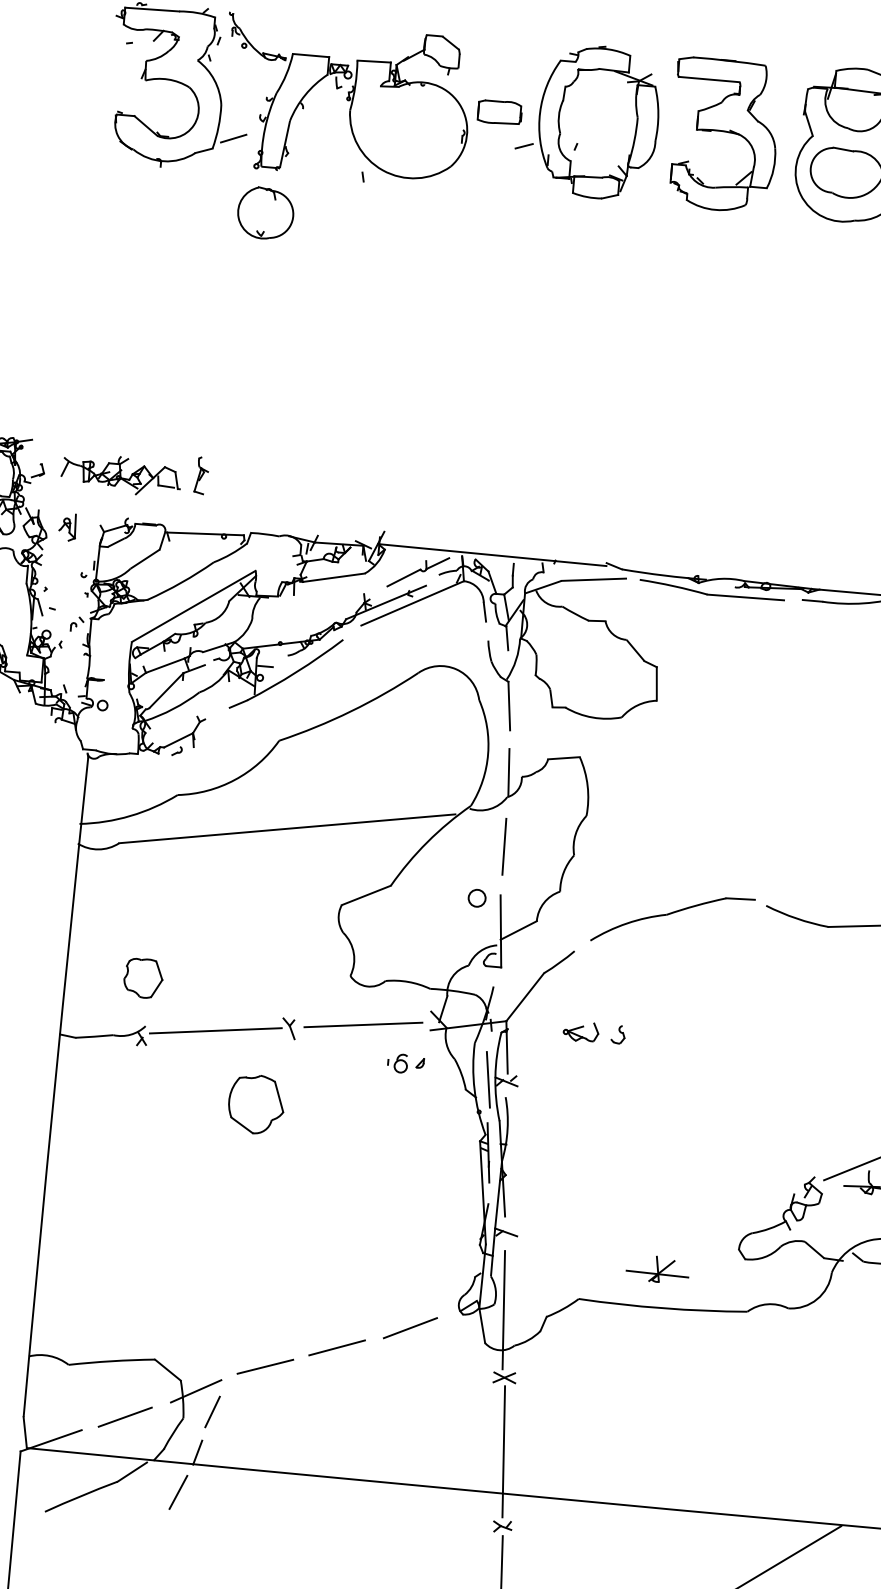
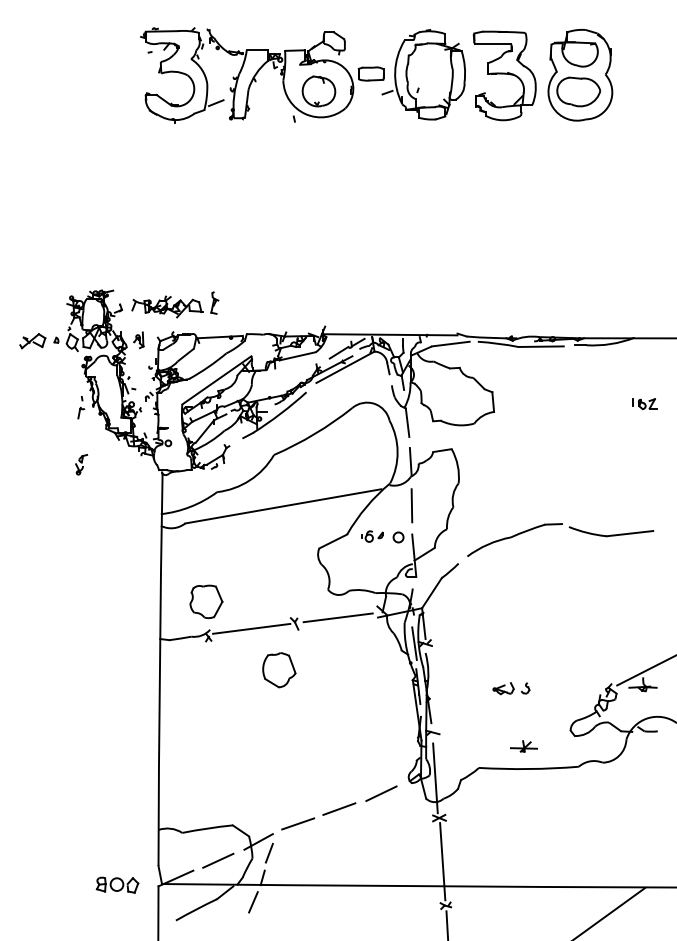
part: (264, 213) -> (318, 91), moved
part: (143, 977) -> (206, 601), size x1.43
part: (594, 1032) -> (511, 688), moved
part: (406, 1063) -> (372, 536), moved
part: (657, 1269) -> (523, 746), size x0.71

